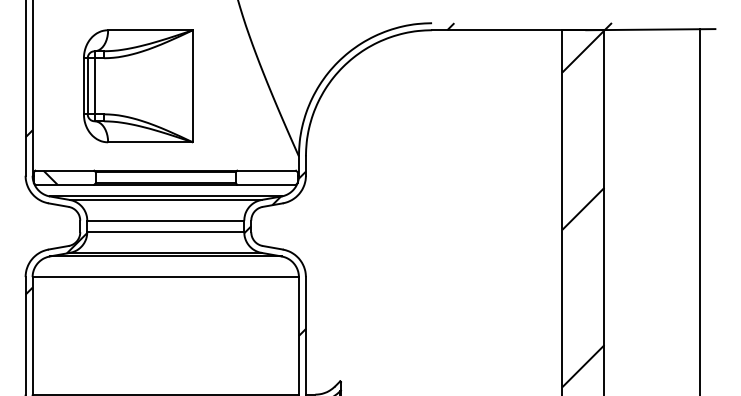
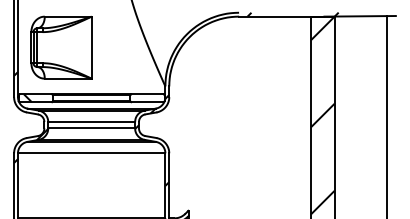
part: (138, 85) -> (61, 47), moved

